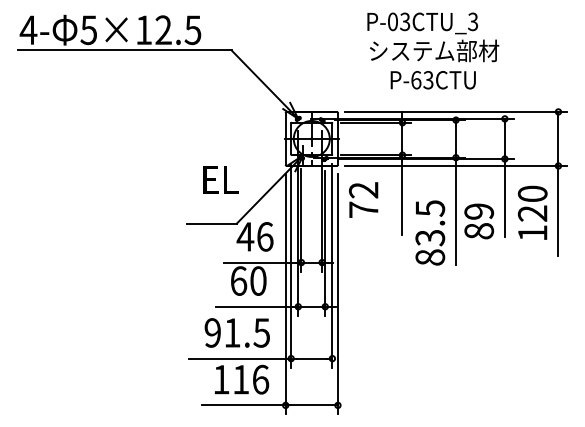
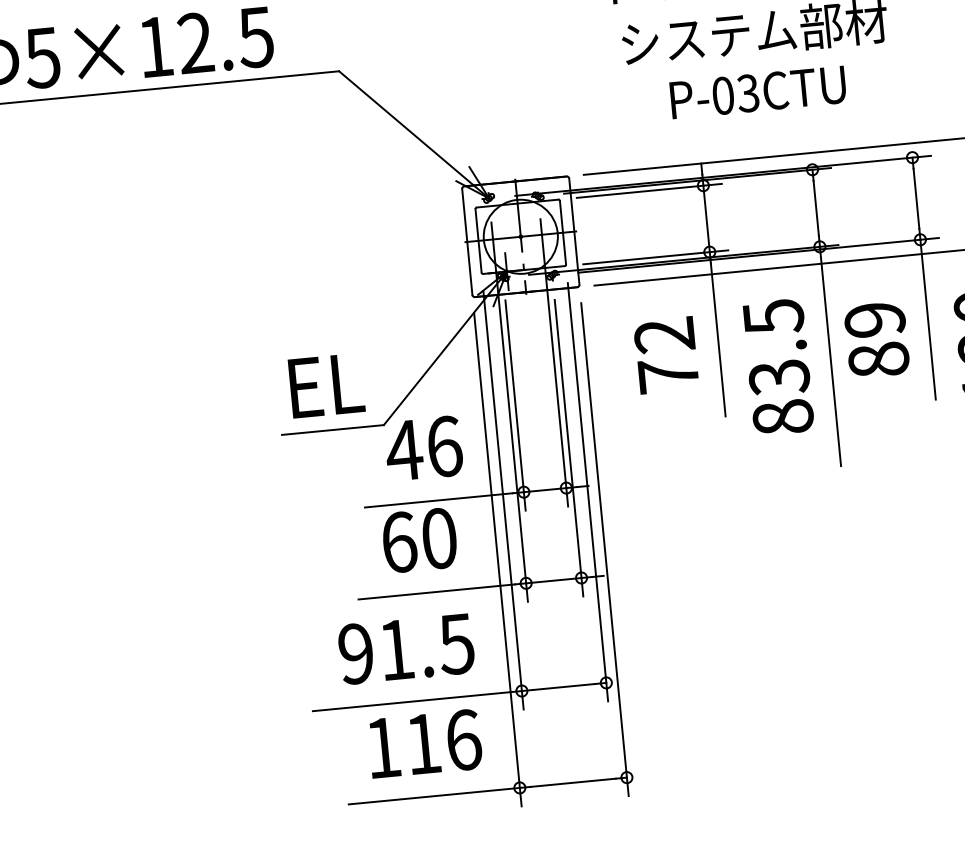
text: (416, 80) -> (723, 96), P-63CTU -> P-03CTU
text: (220, 179) -> (325, 384), moved
text: (363, 199) -> (665, 354), moved
text: (479, 221) -> (877, 340), moved
text: (430, 232) -> (778, 366), moved

